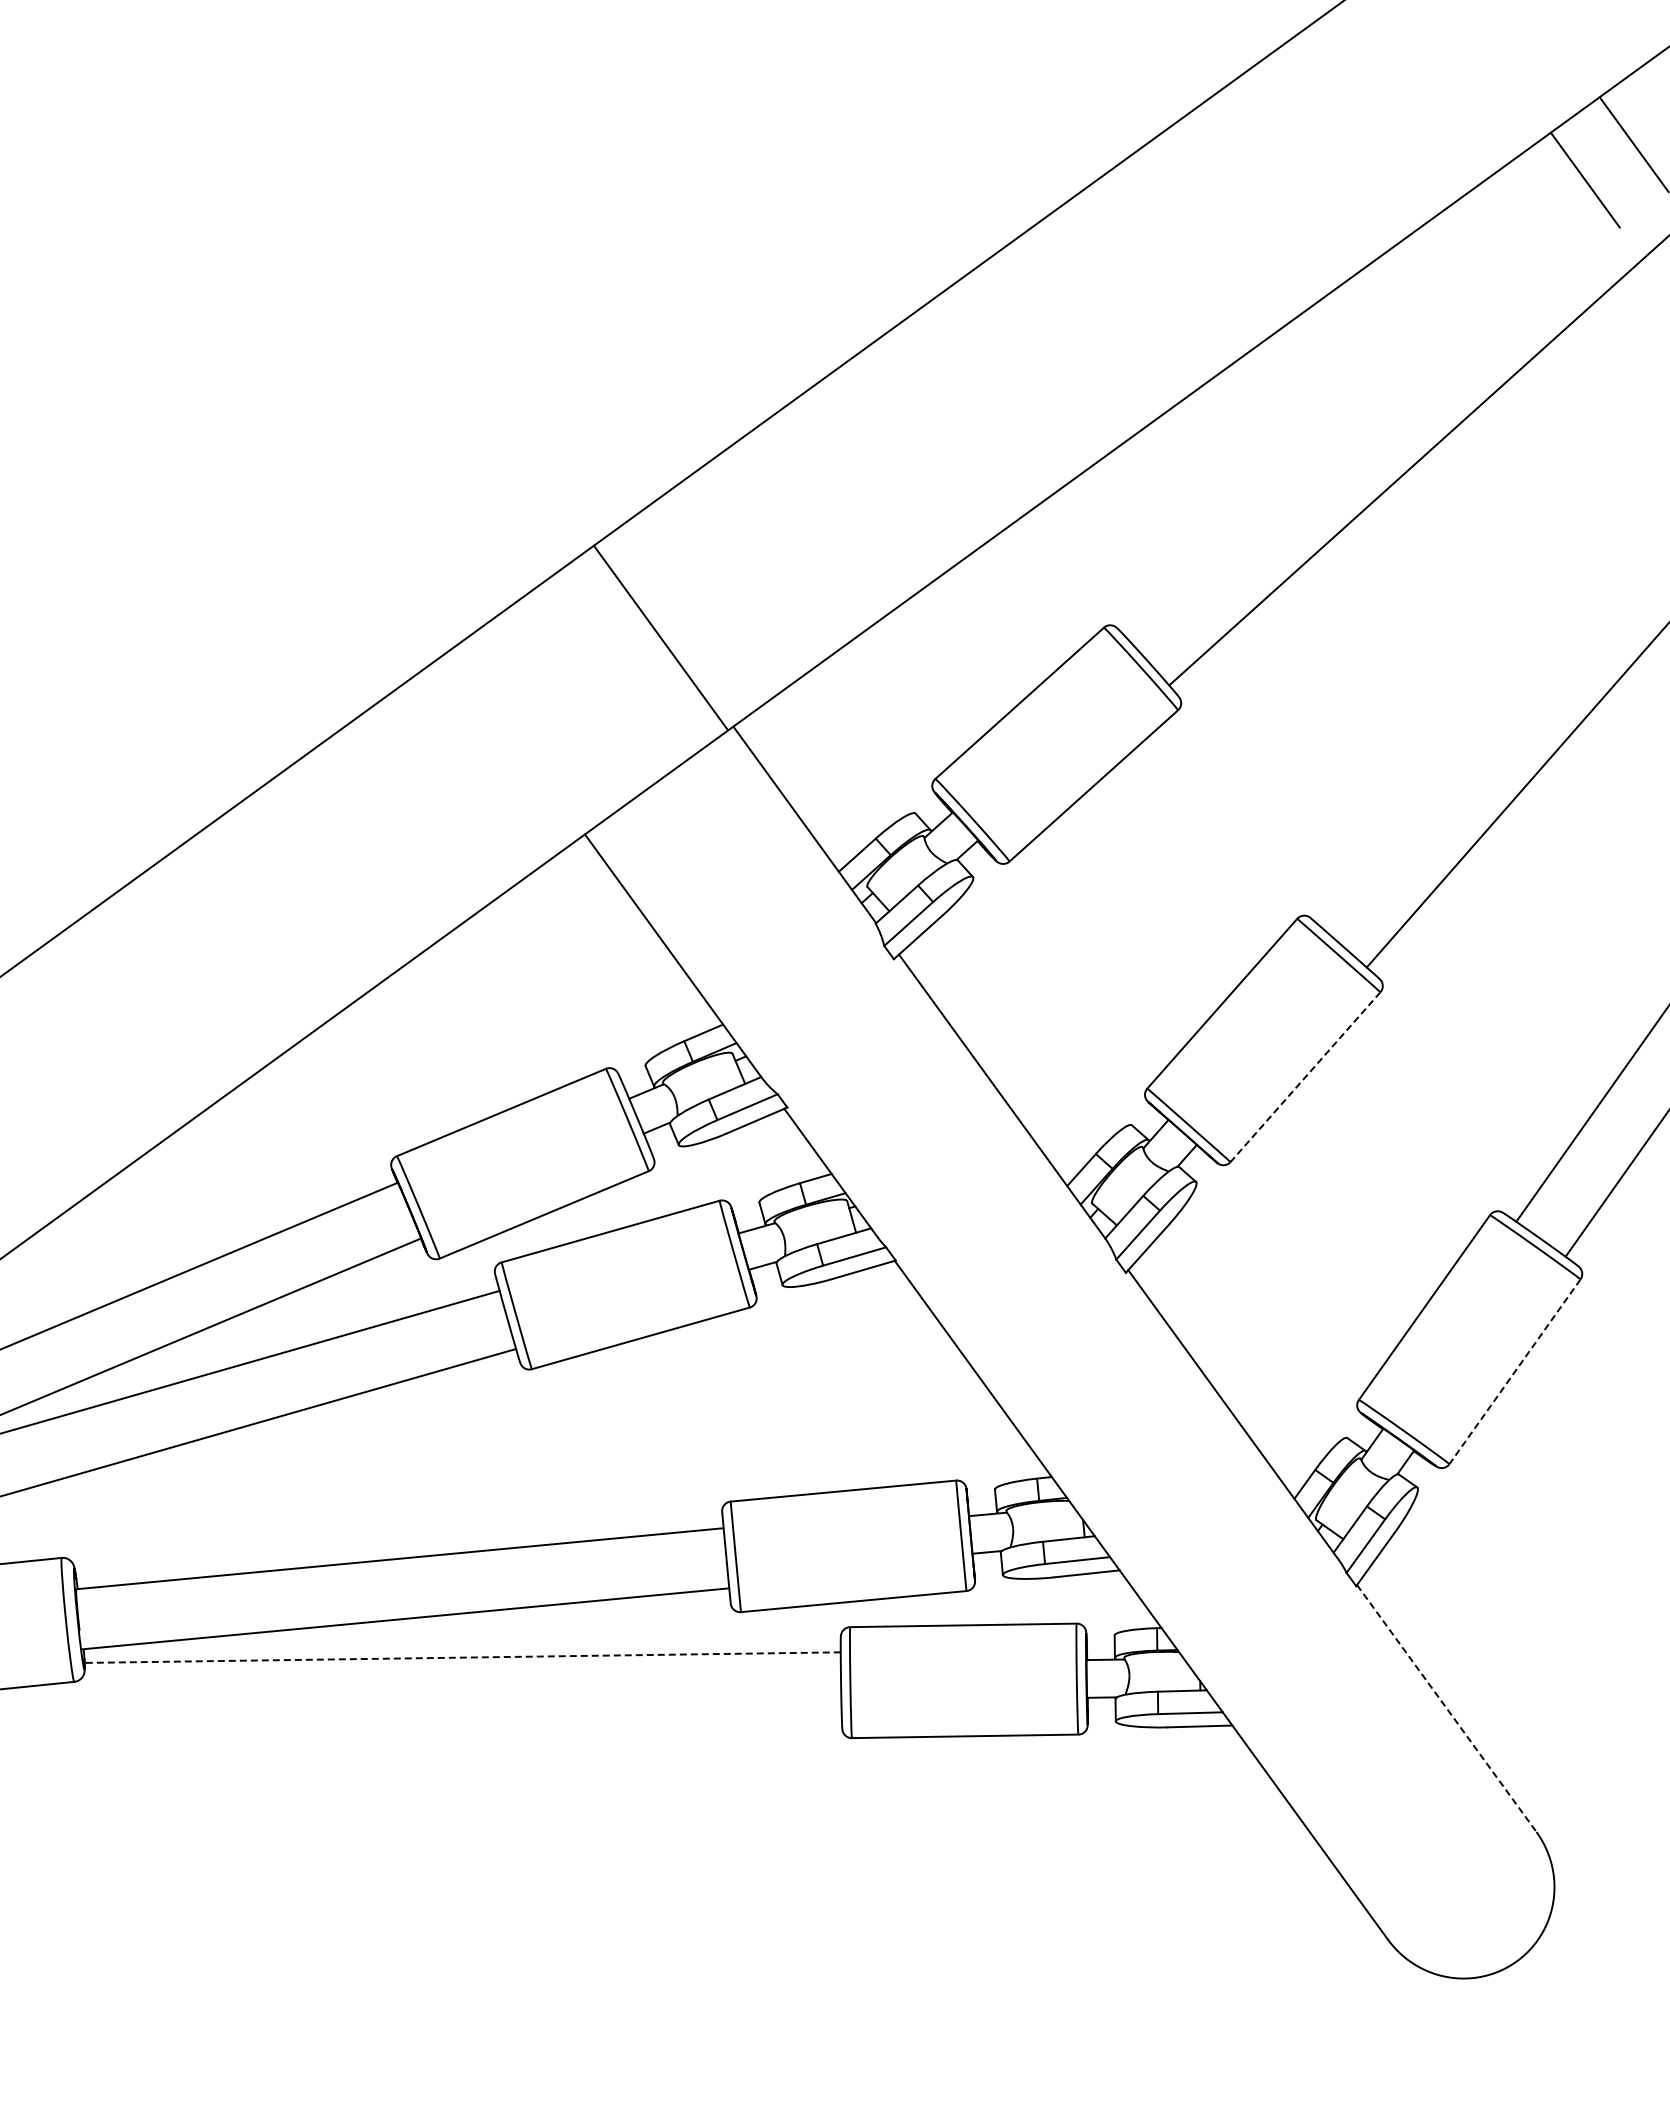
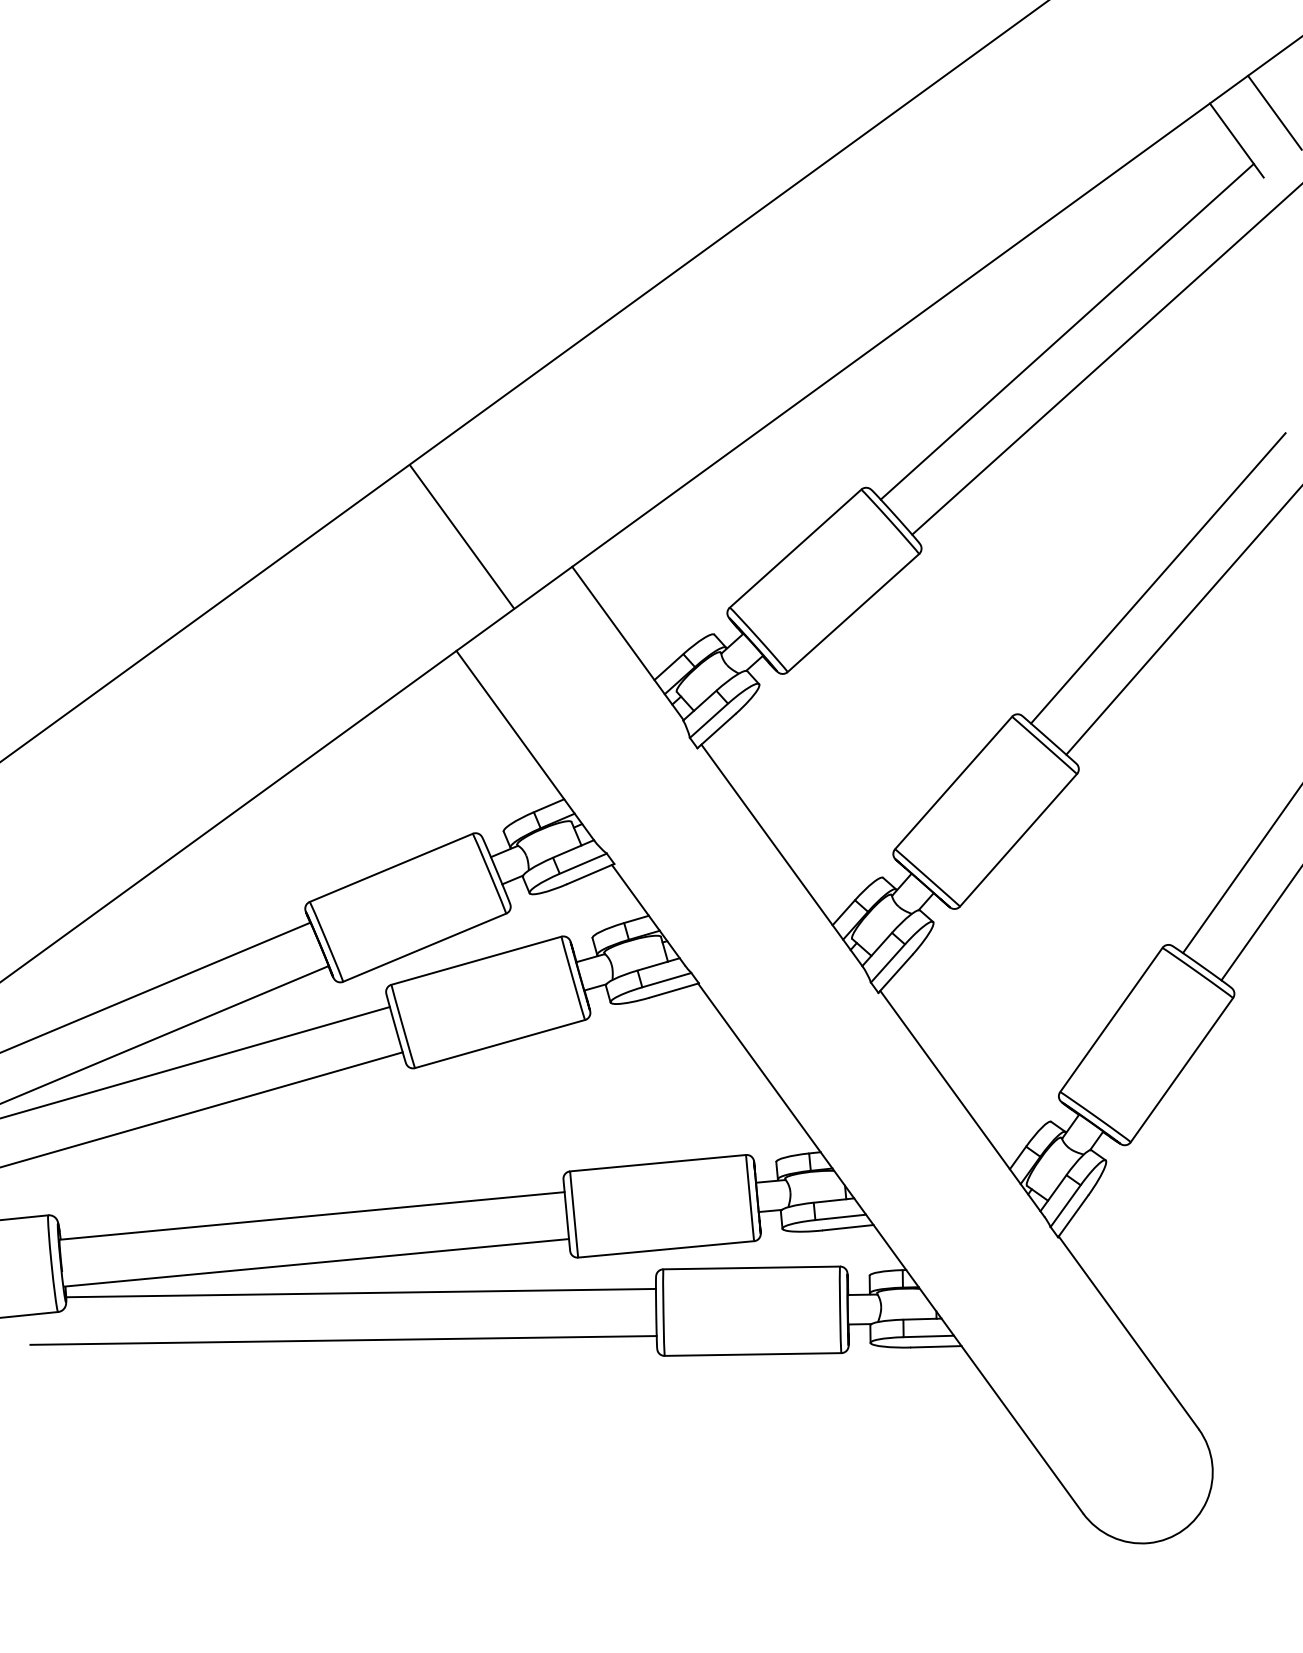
line: (1367, 425) -> (1066, 331), added
line: (660, 637) -> (461, 536), moved
line: (1484, 741) -> (1158, 578), added
line: (1305, 1077) -> (1018, 840), dashed -> solid
line: (1514, 1372) -> (1181, 1070), dashed -> solid
line: (462, 1657) -> (360, 1292), dashed -> solid
line: (1446, 1708) -> (1128, 1332), dashed -> solid
line: (439, 1717) -> (342, 1339), added

